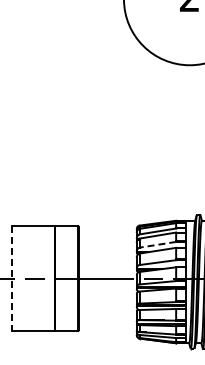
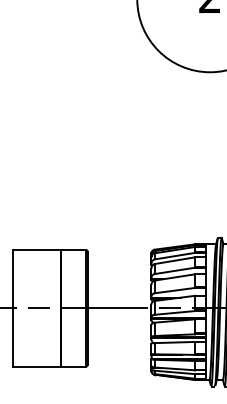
line: (157, 244) -> (174, 270), dashed -> solid
line: (11, 278) -> (12, 308), dashed -> solid

